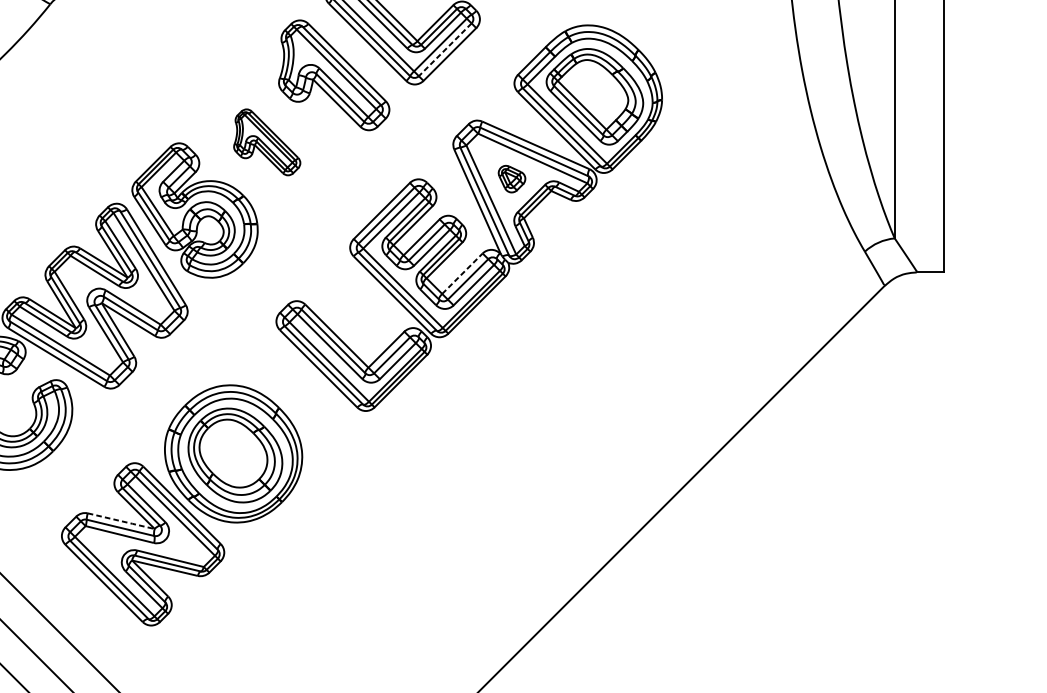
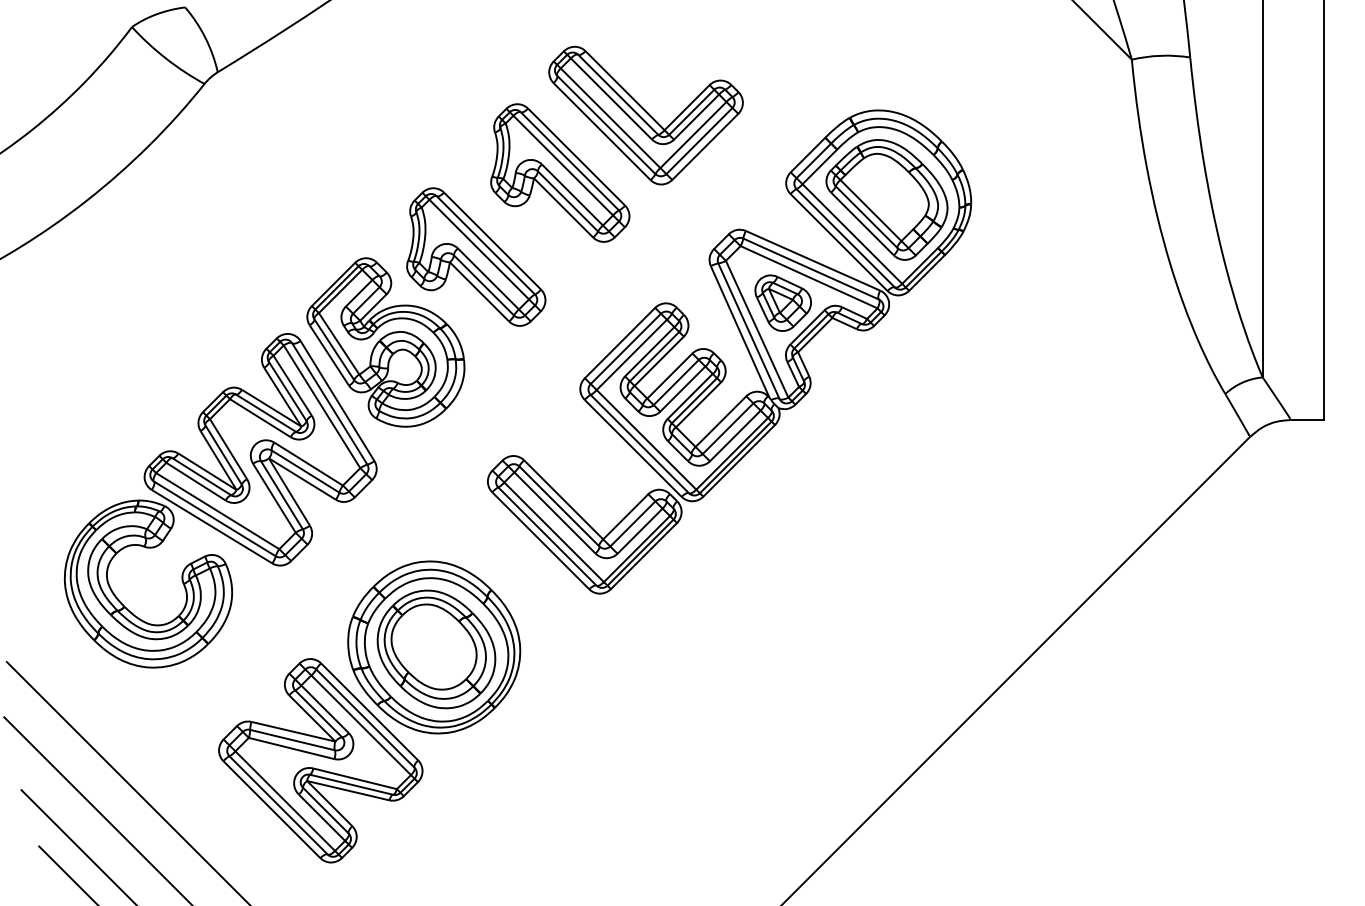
line: (445, 50) -> (699, 141), dashed -> solid
part: (267, 141) -> (476, 256), size x1.67
part: (511, 178) -> (782, 302), size x1.67
line: (462, 273) -> (721, 421), dashed -> solid
line: (122, 520) -> (294, 731), dashed -> solid

